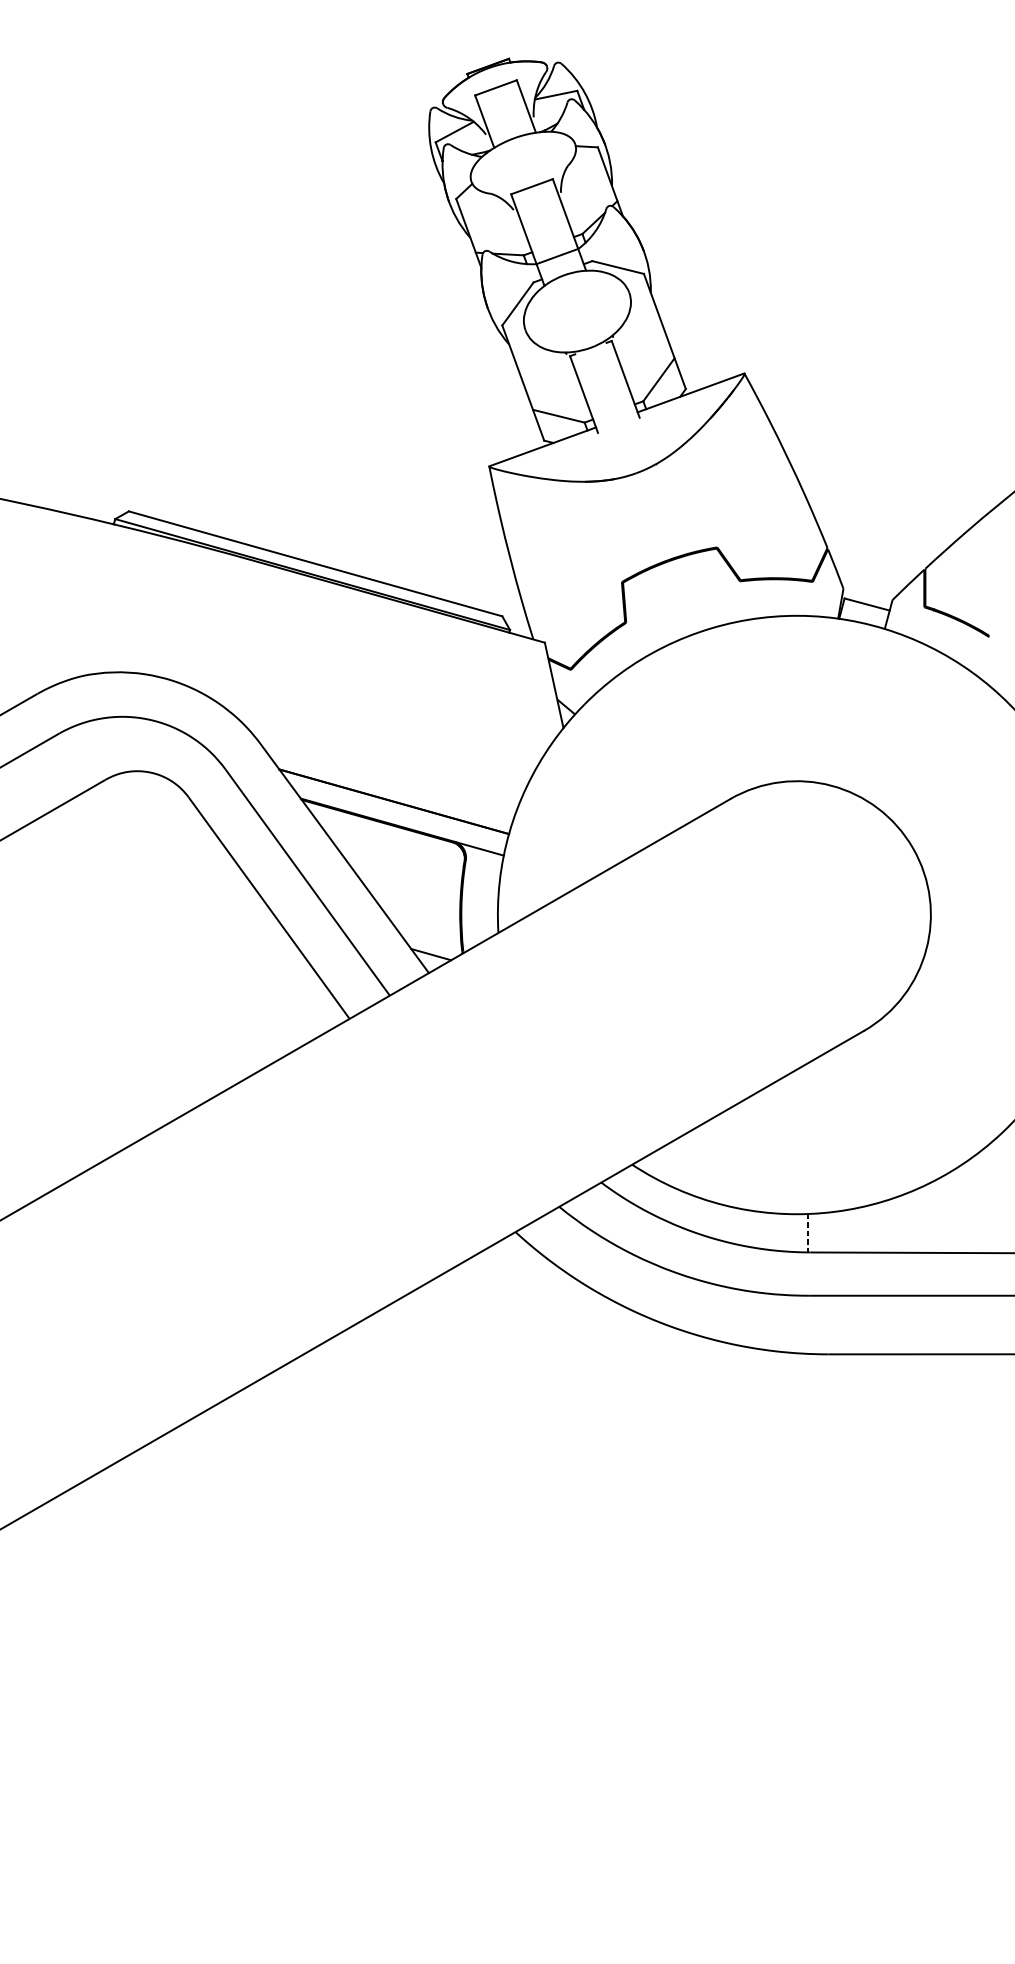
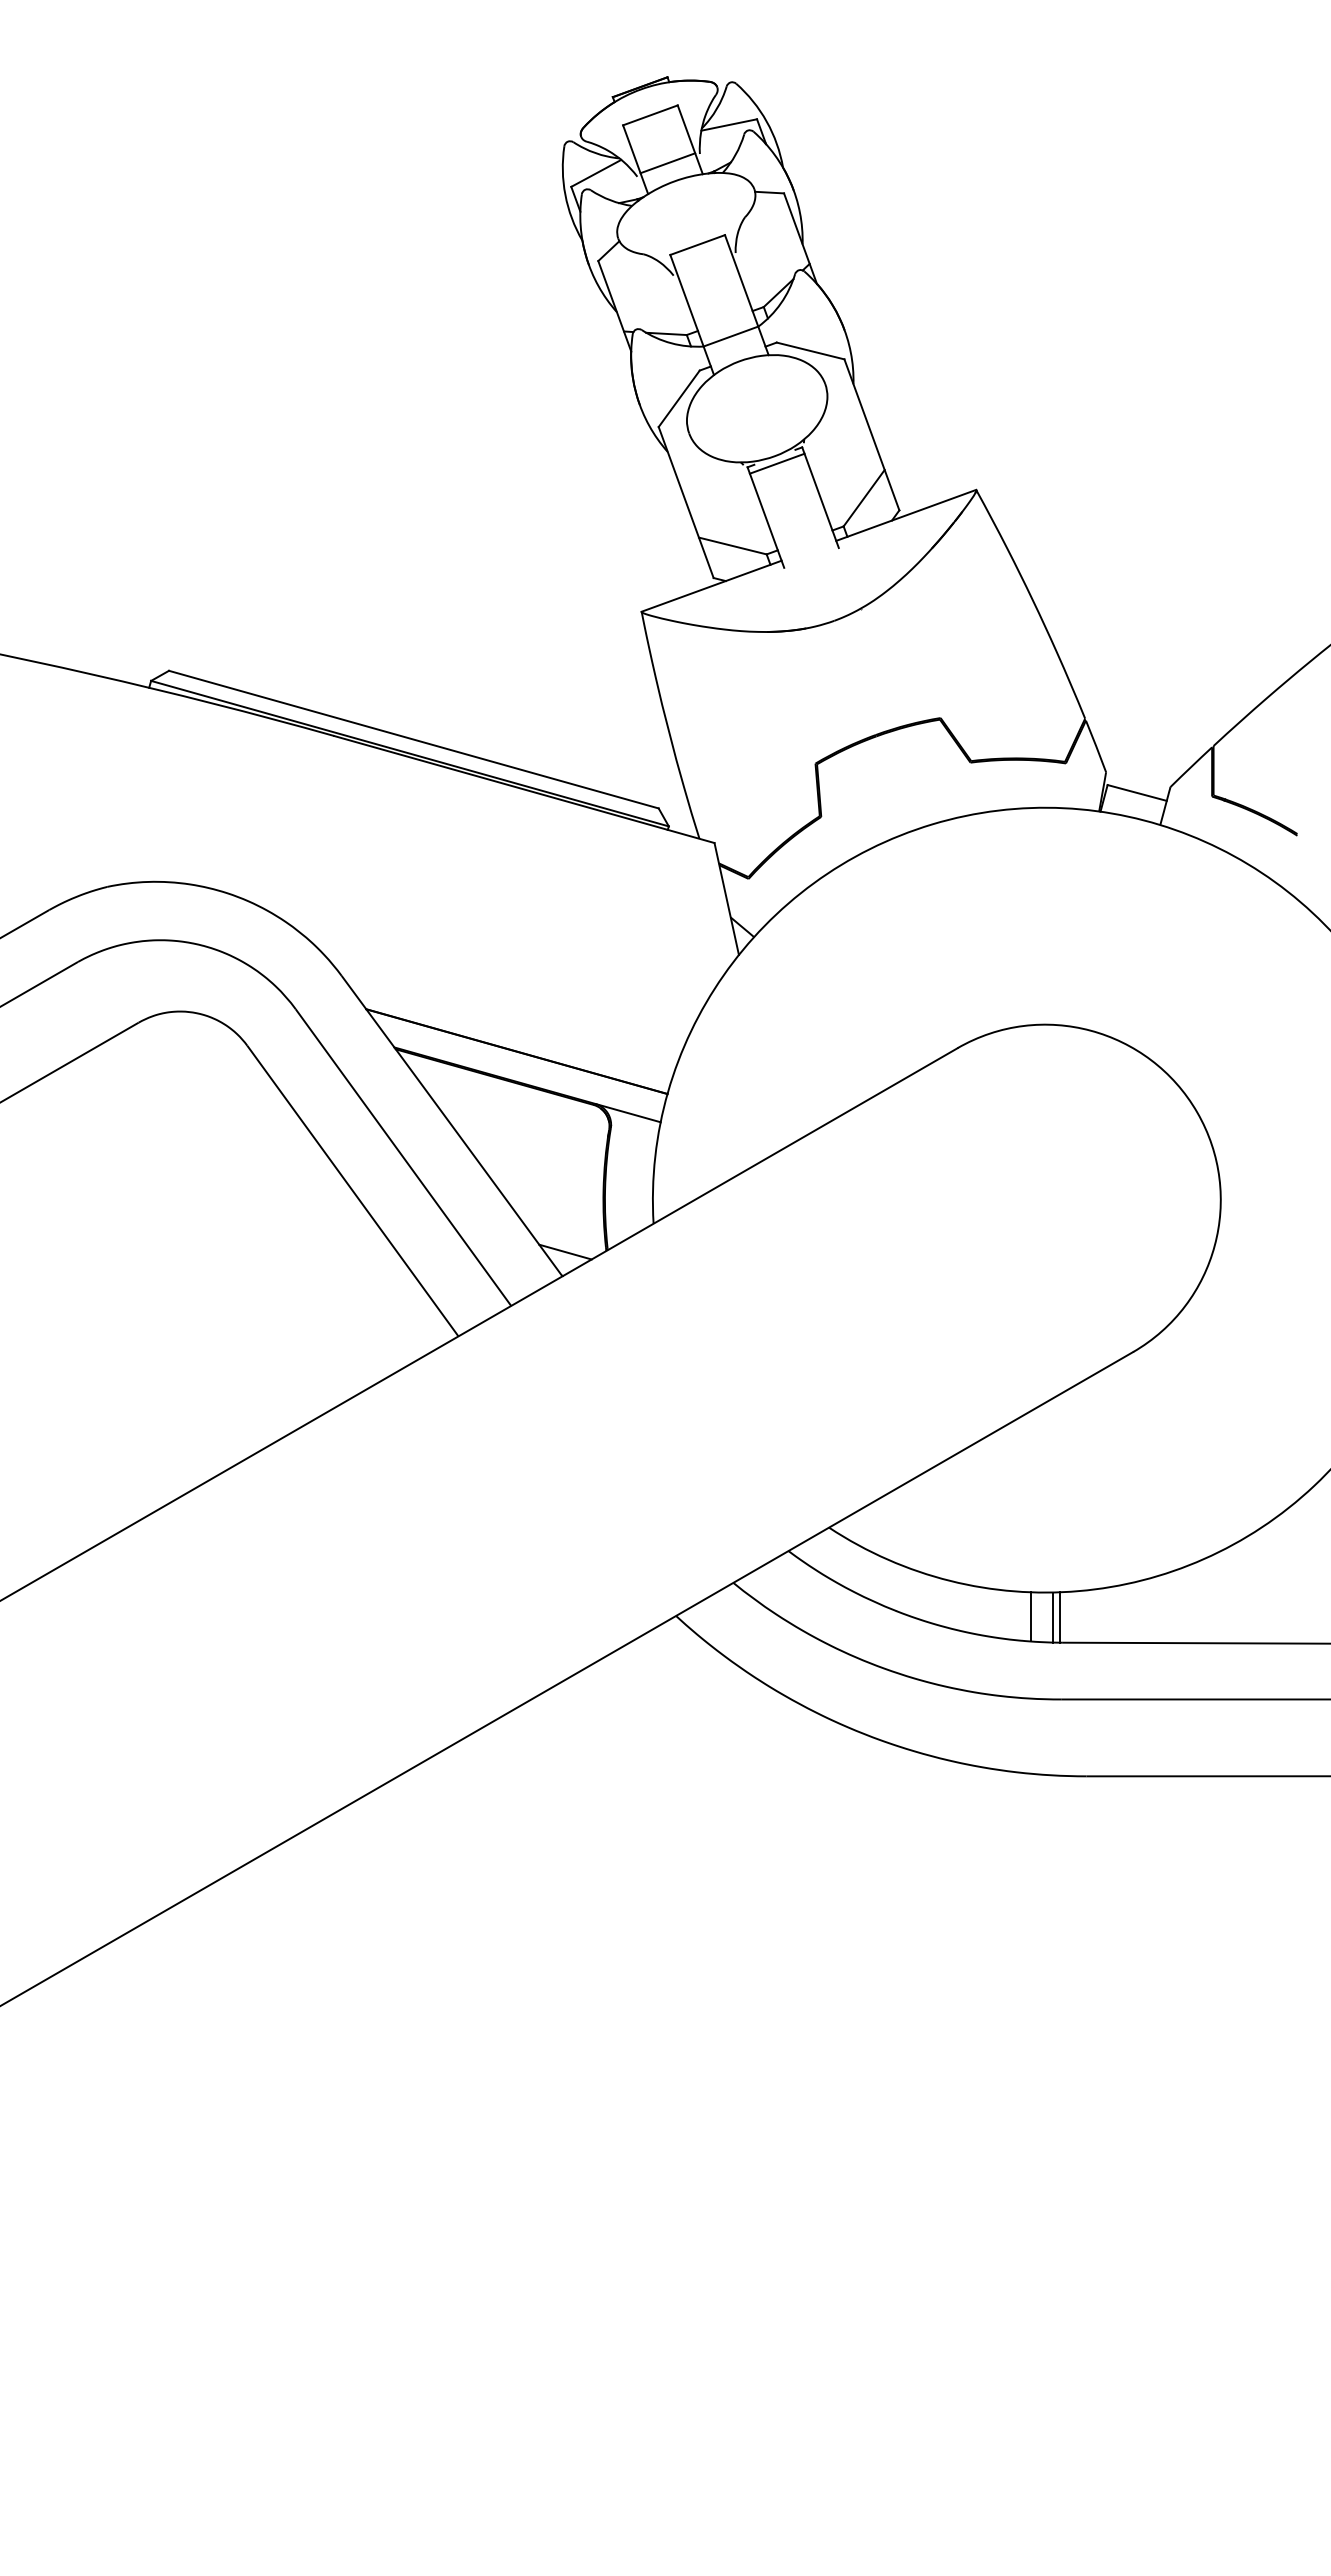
line: (509, 124) -> (667, 163), added
line: (592, 353) -> (776, 463), added
line: (785, 1232) -> (1030, 1616), added
line: (802, 1233) -> (1052, 1617), added
line: (807, 1233) -> (1059, 1617), dashed -> solid

